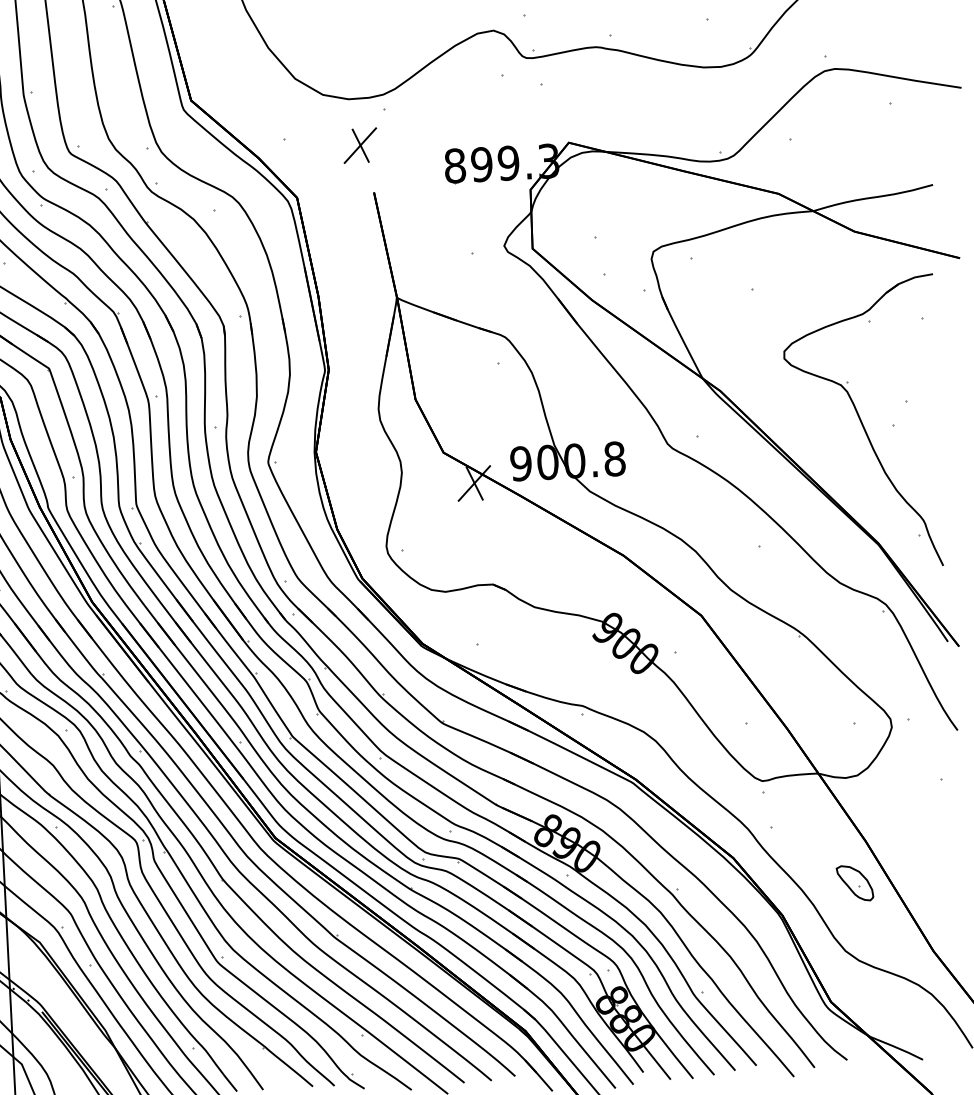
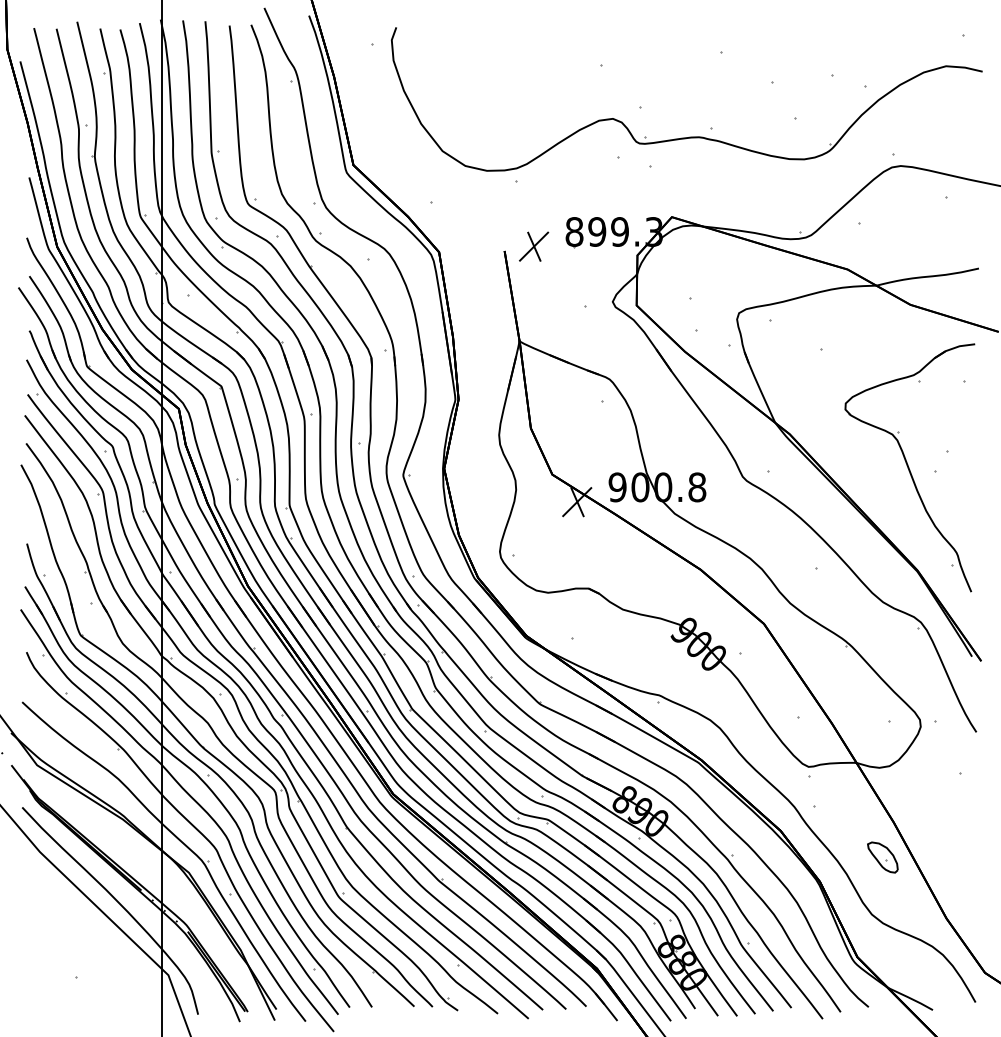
part: (360, 145) -> (534, 246), moved

